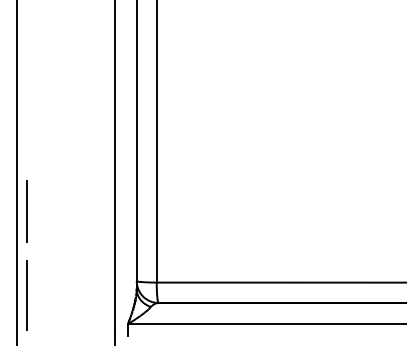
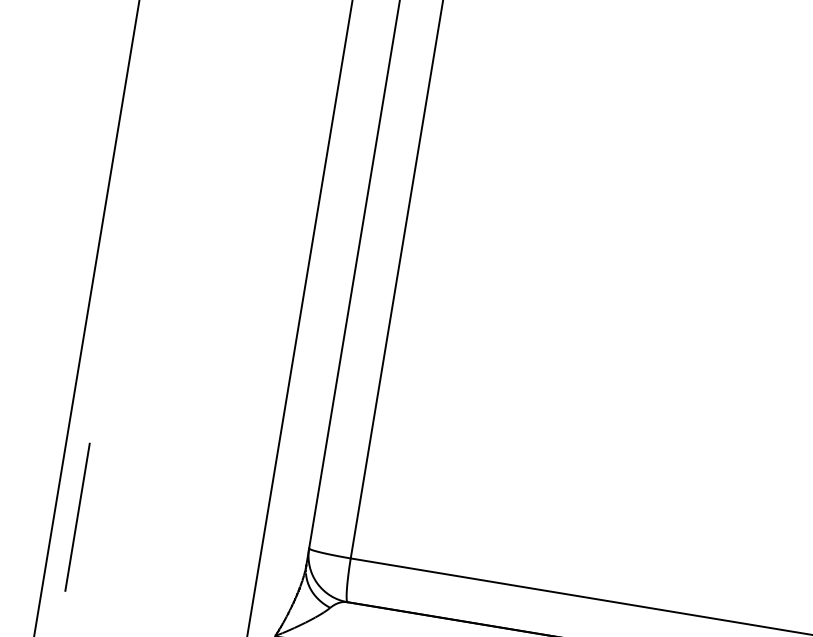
line: (27, 211) -> (103, 363), removed
line: (26, 295) -> (75, 517), moved

